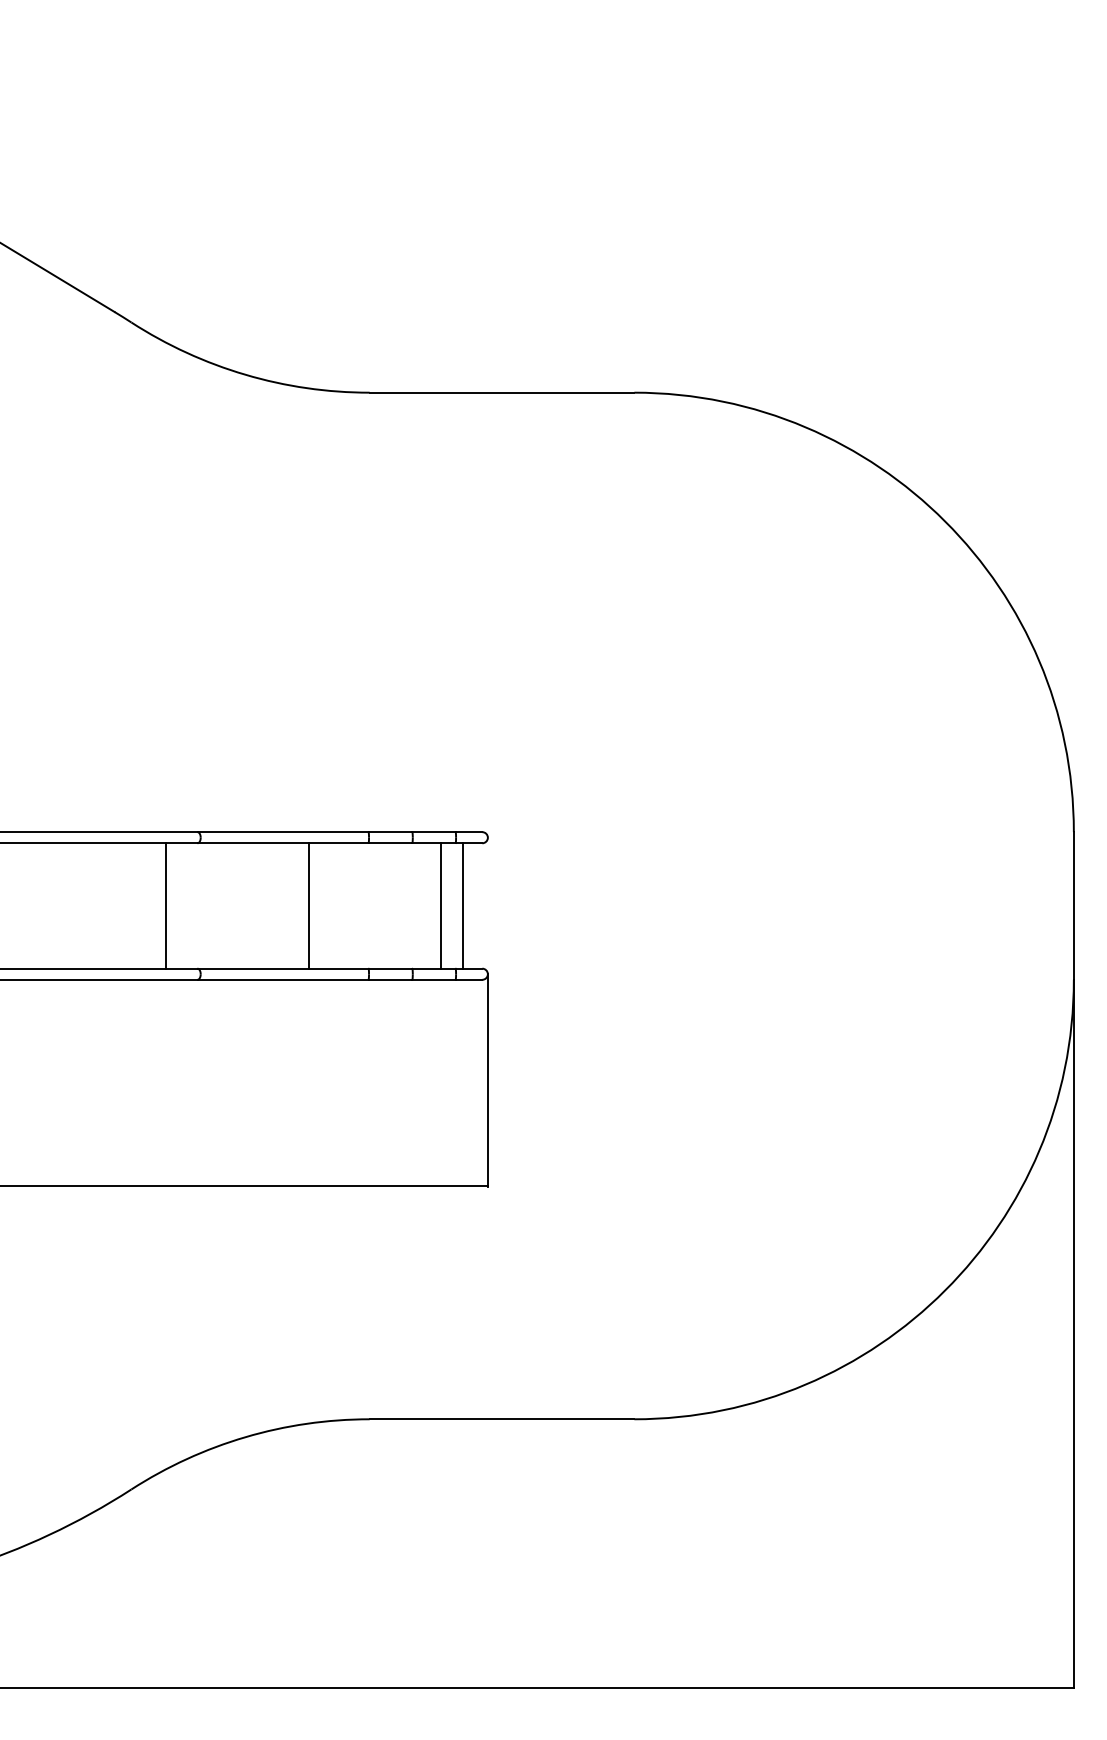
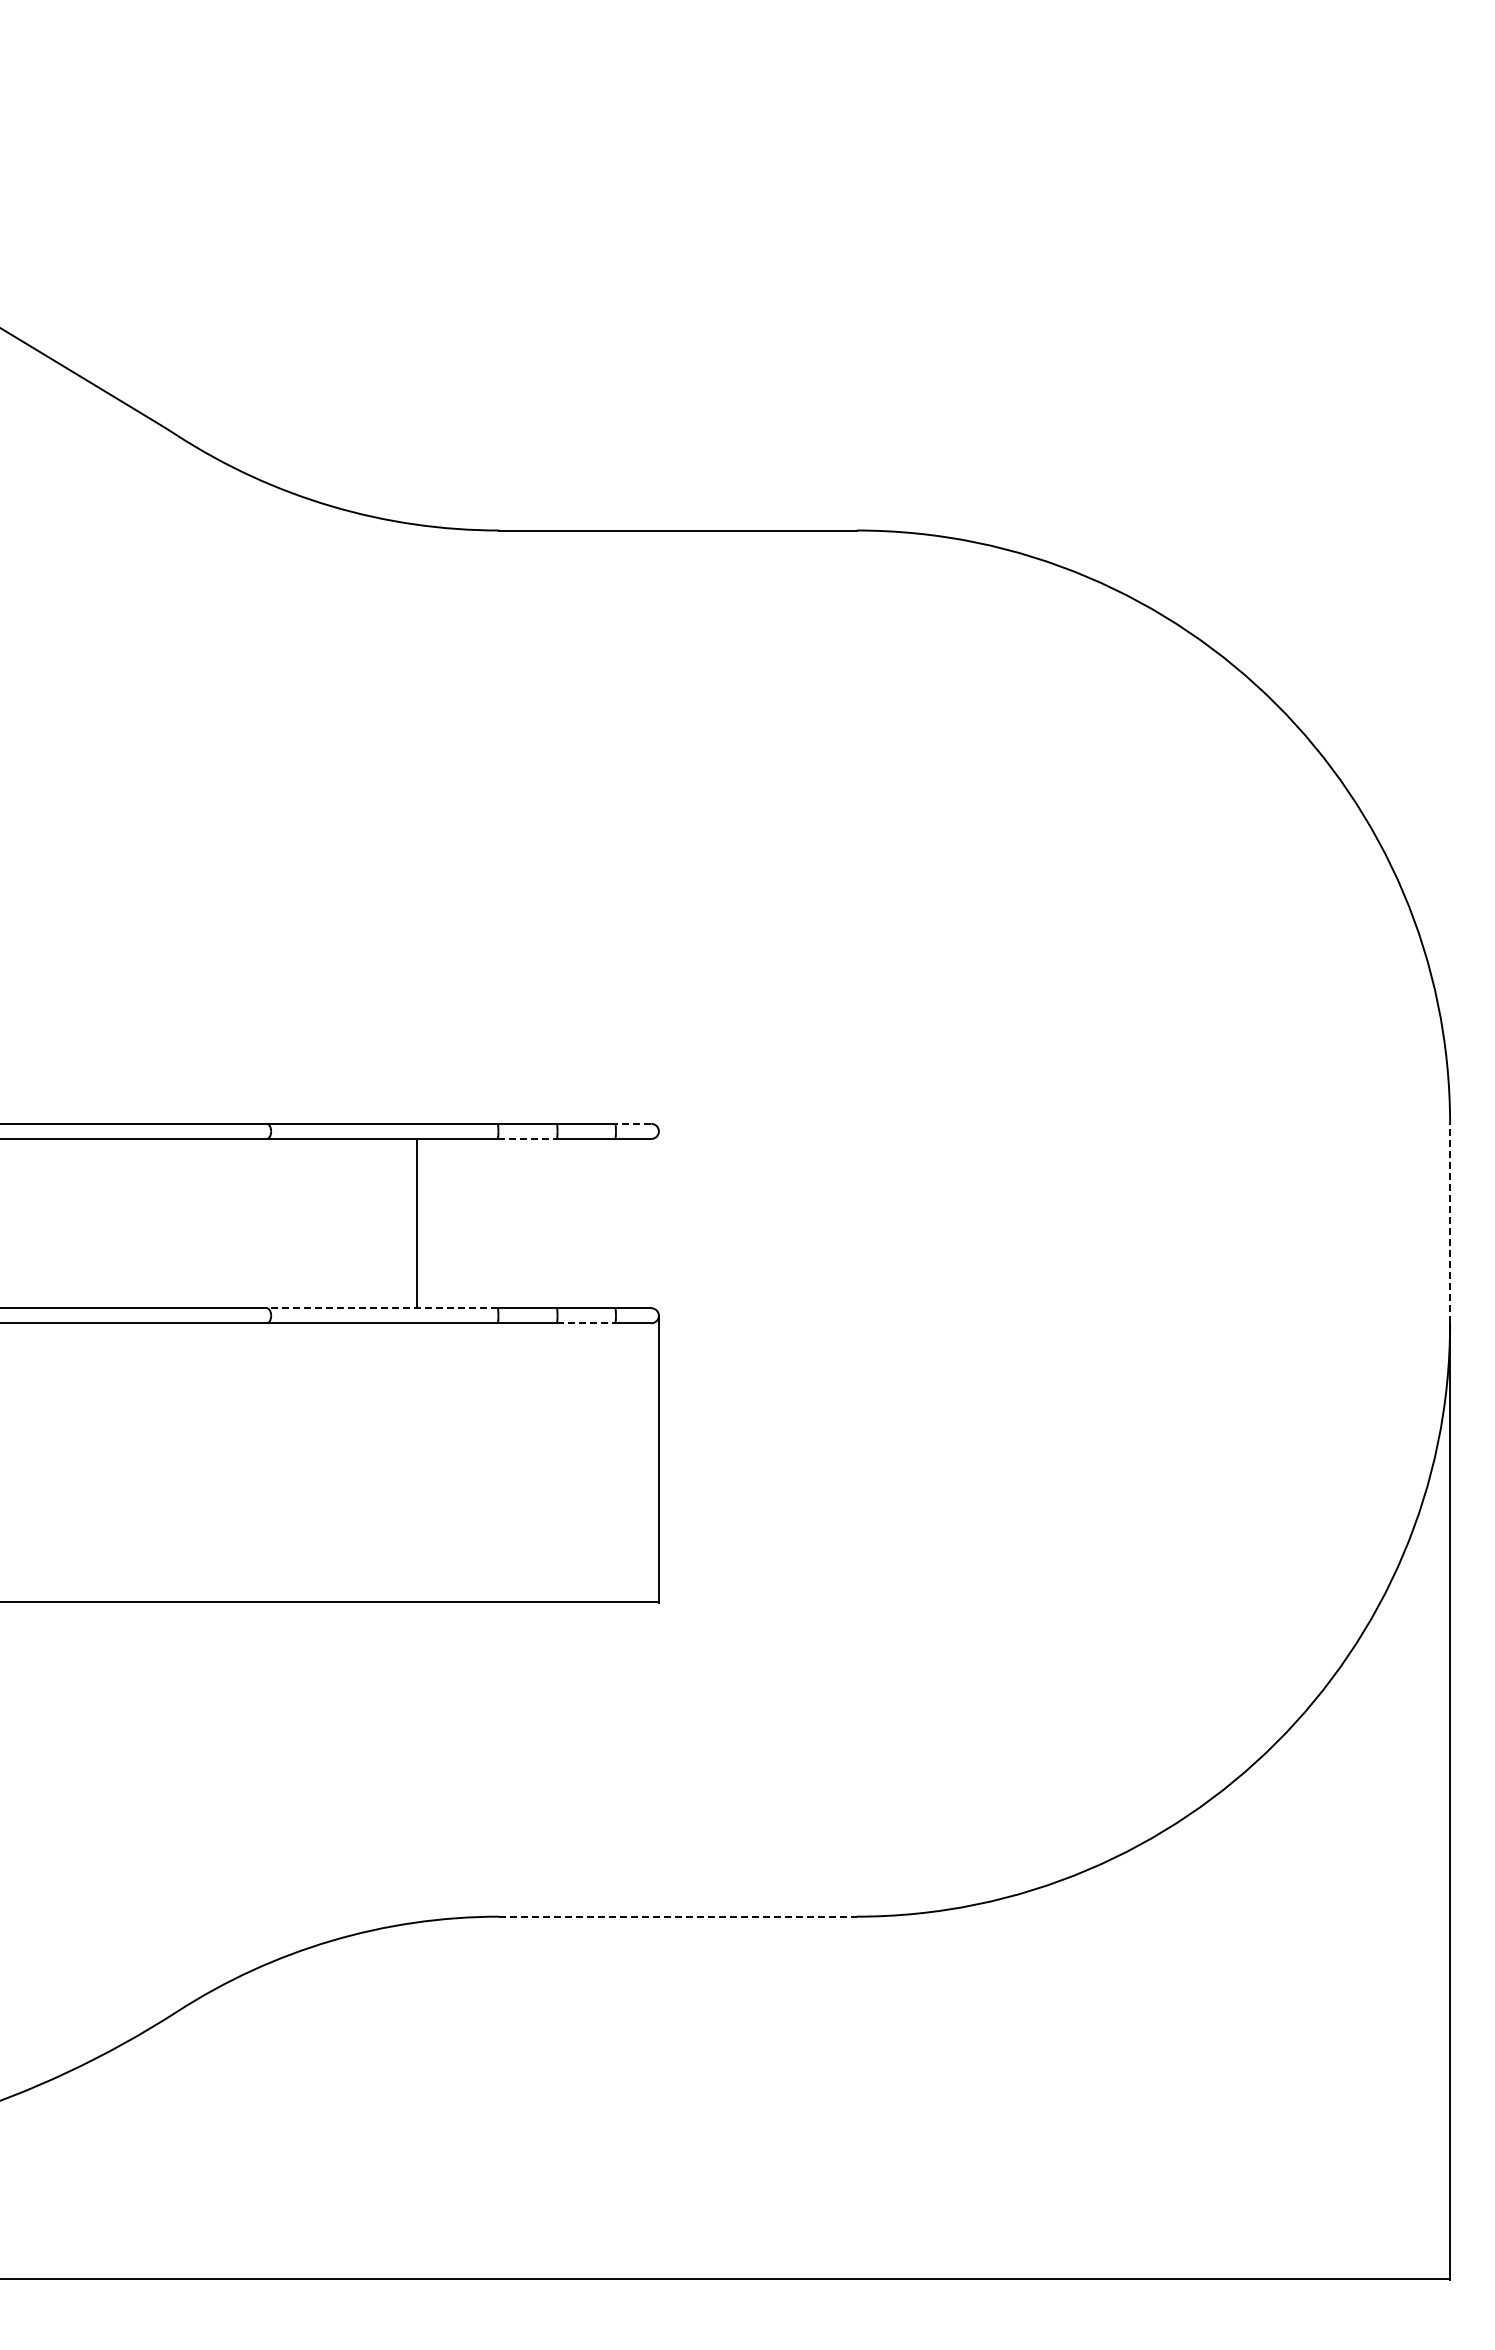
line: (468, 831) -> (632, 1123), solid -> dashed
line: (390, 842) -> (527, 1138), solid -> dashed
line: (166, 905) -> (224, 1223), removed
line: (440, 905) -> (595, 1223), removed
line: (462, 905) -> (624, 1223), removed
line: (1074, 905) -> (1450, 1223), solid -> dashed
line: (282, 968) -> (381, 1308), solid -> dashed
line: (434, 979) -> (586, 1323), solid -> dashed
line: (502, 1419) -> (678, 1916), solid -> dashed

